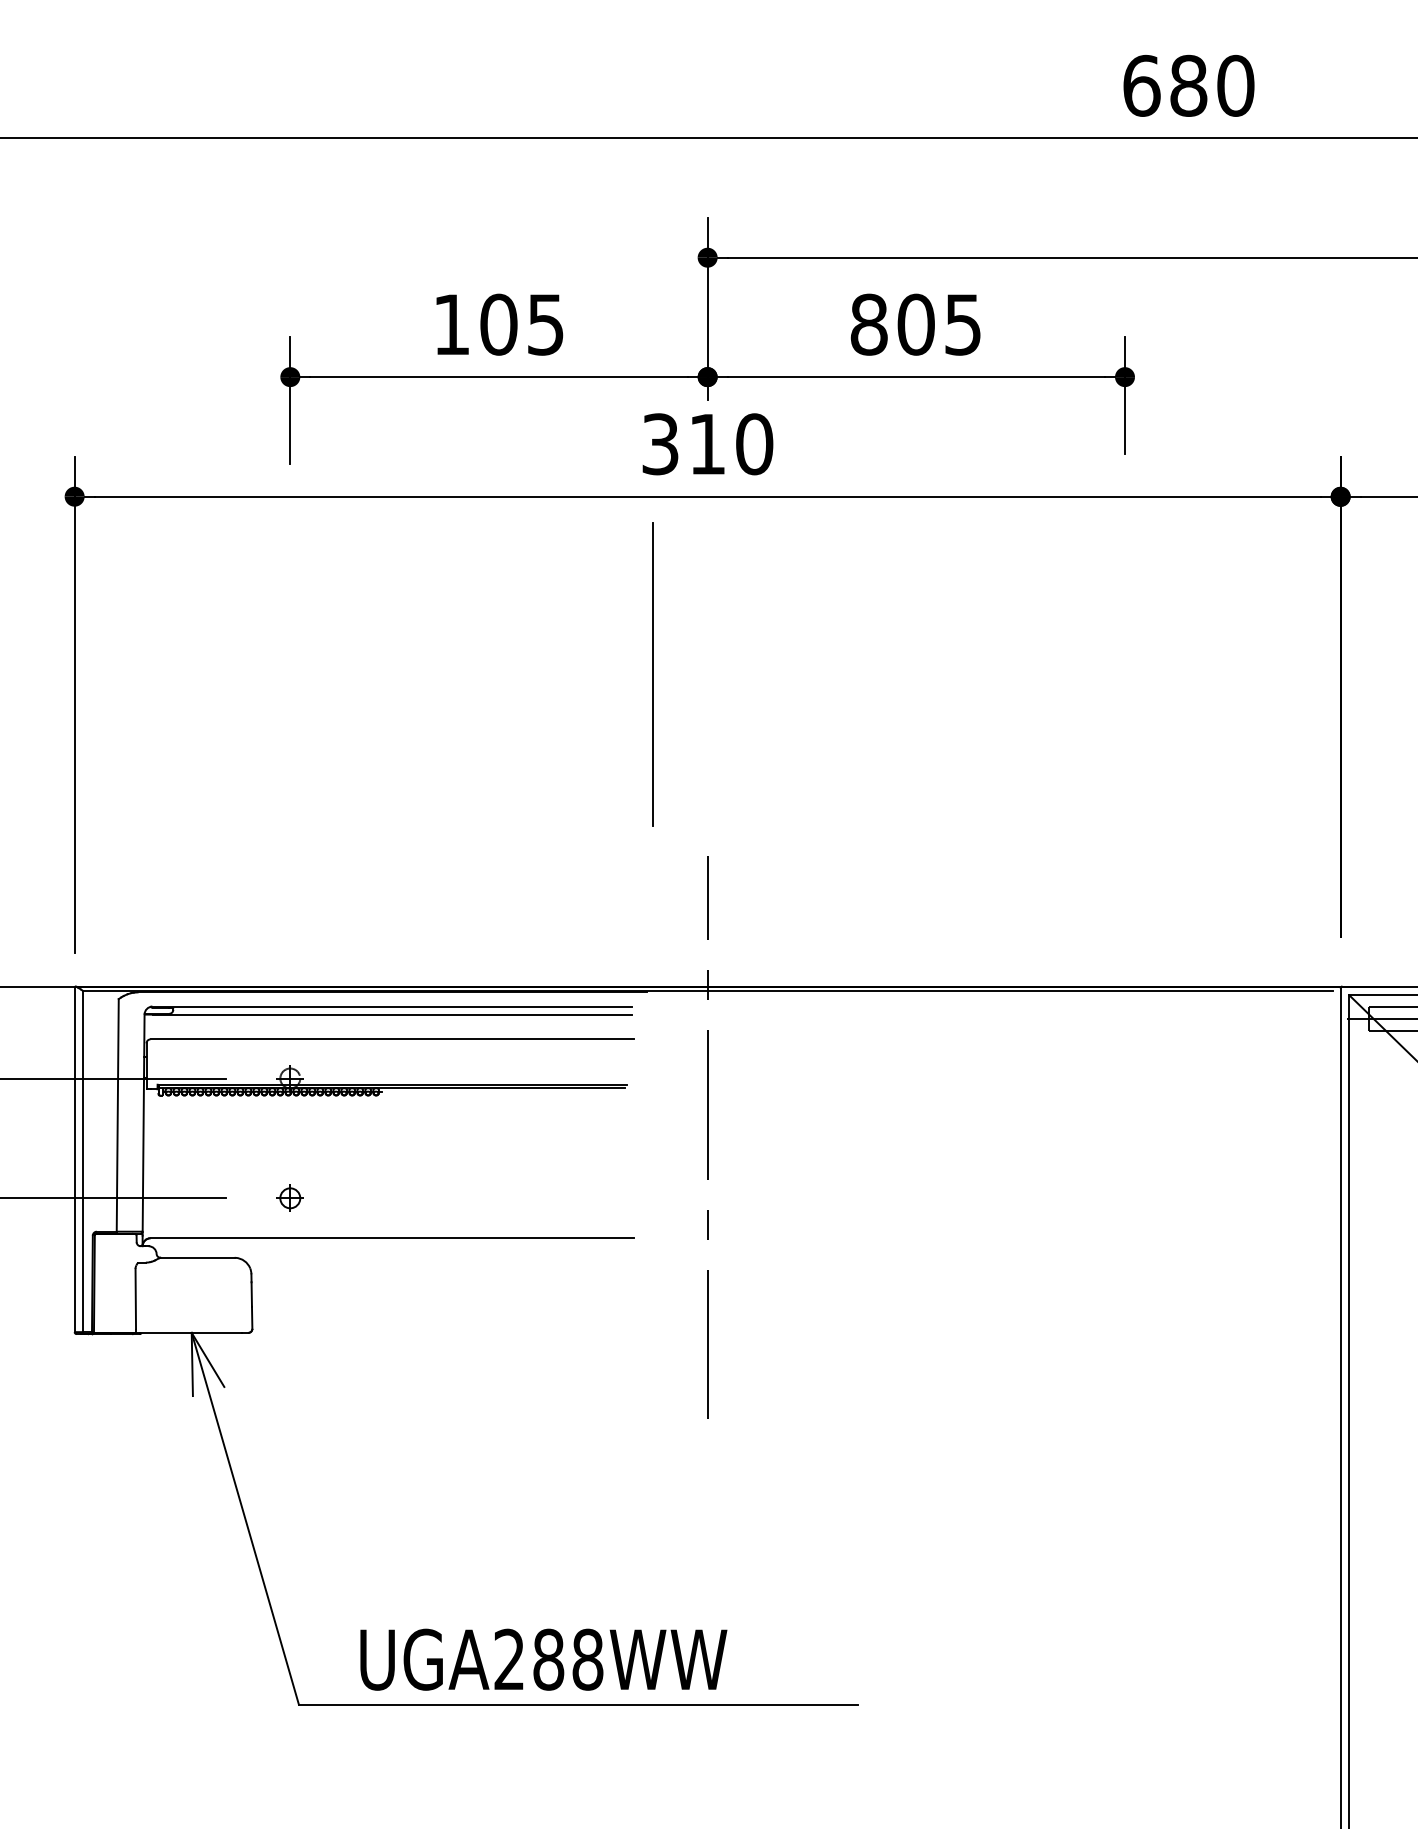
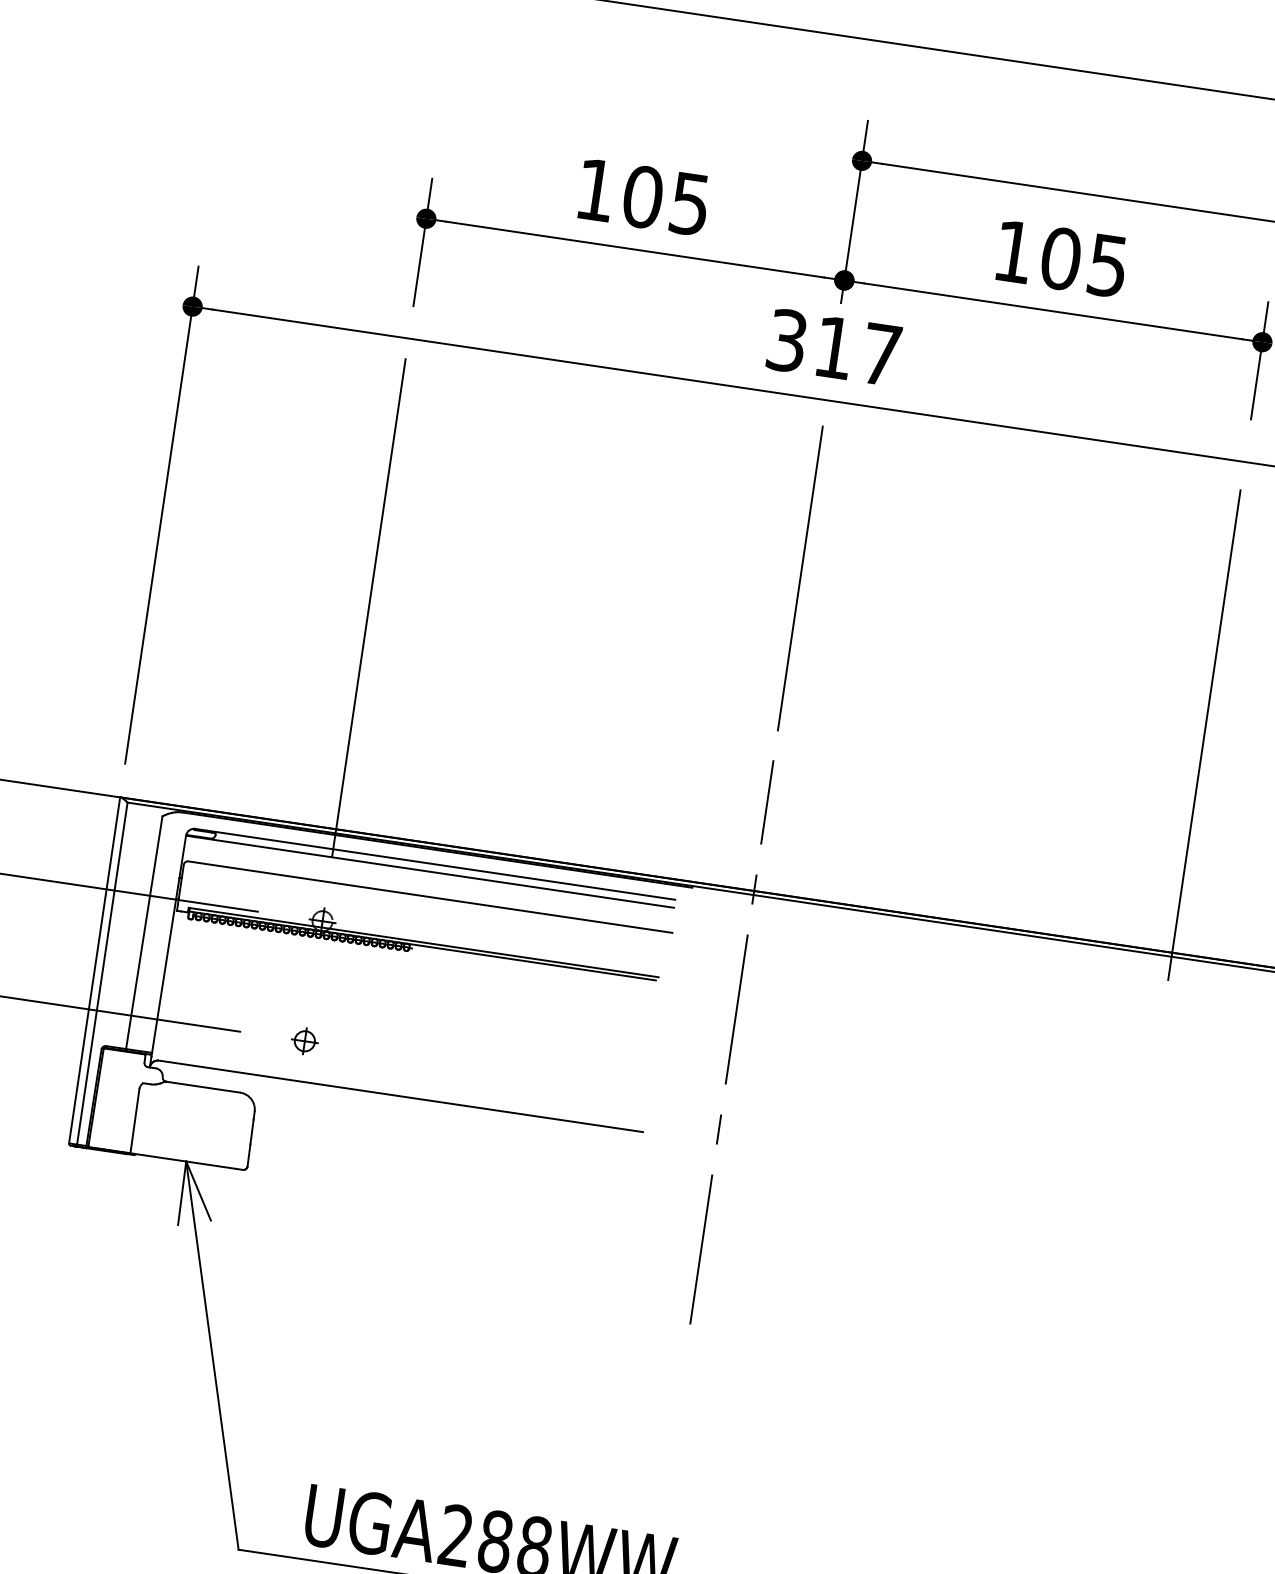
text: (868, 324) -> (1013, 251), 805 -> 105
text: (754, 444) -> (881, 354), 310 -> 317
line: (652, 674) -> (800, 578), moved
line: (290, 765) -> (369, 607), added
line: (1125, 768) -> (1205, 734), added

